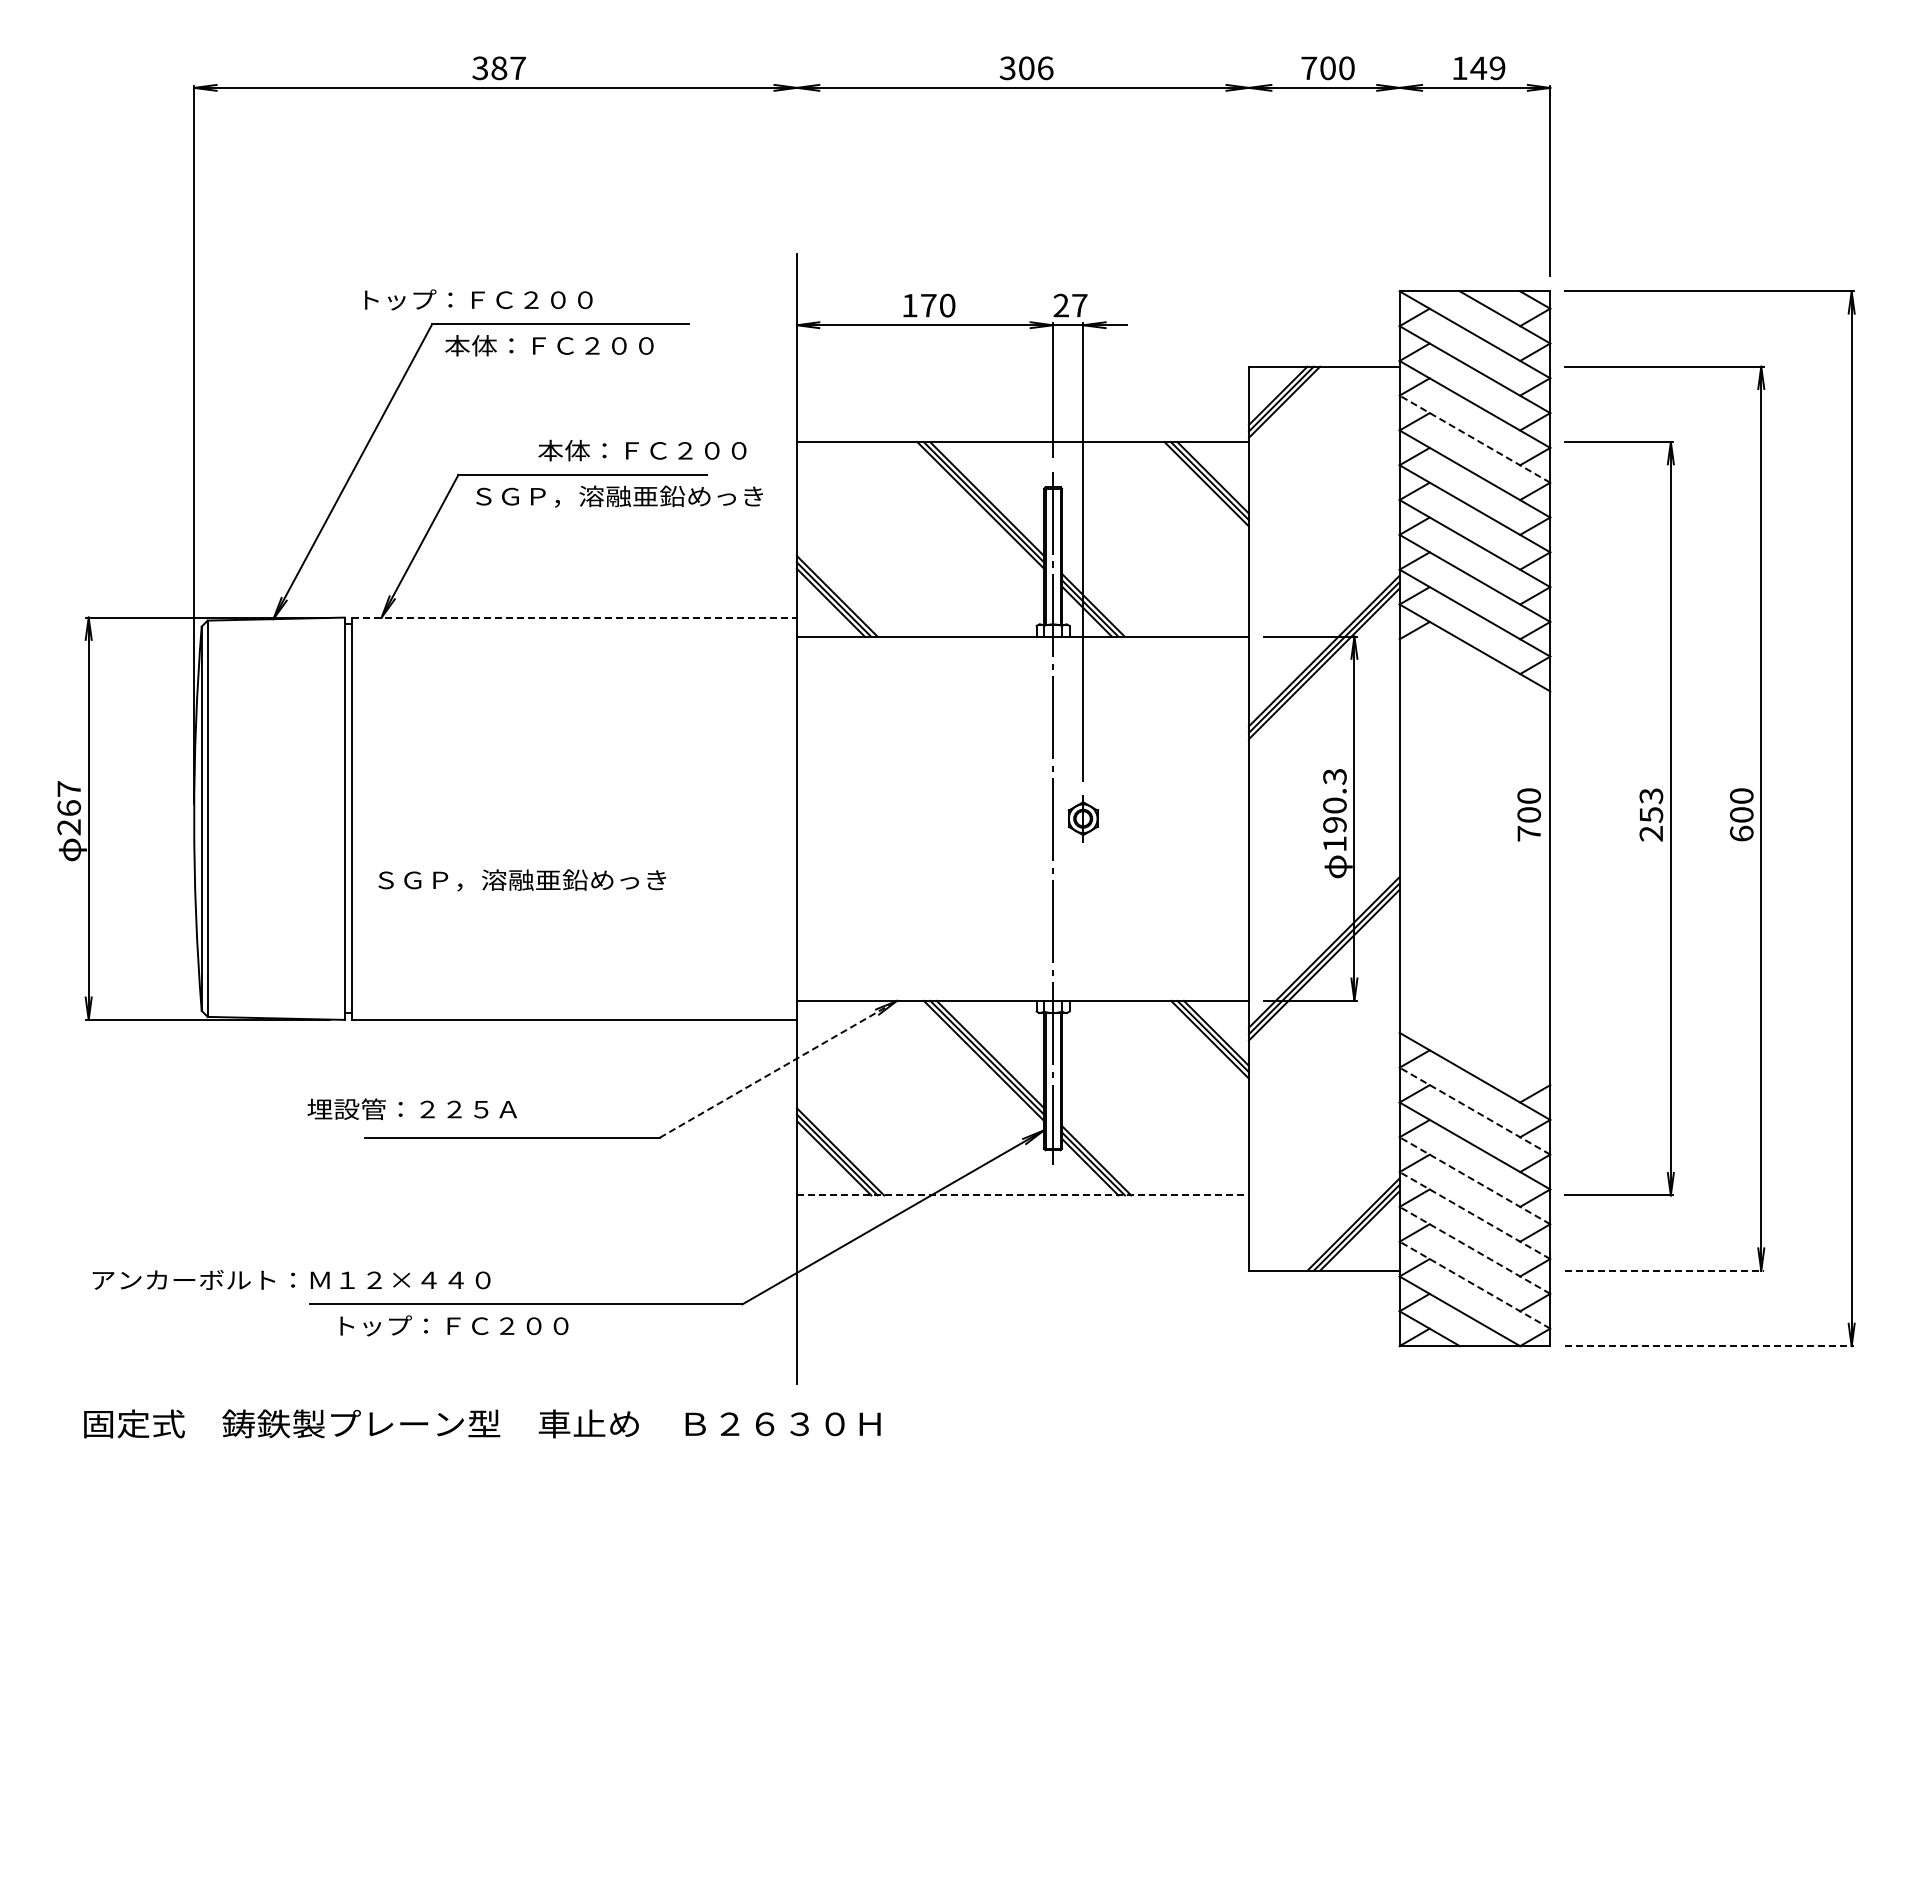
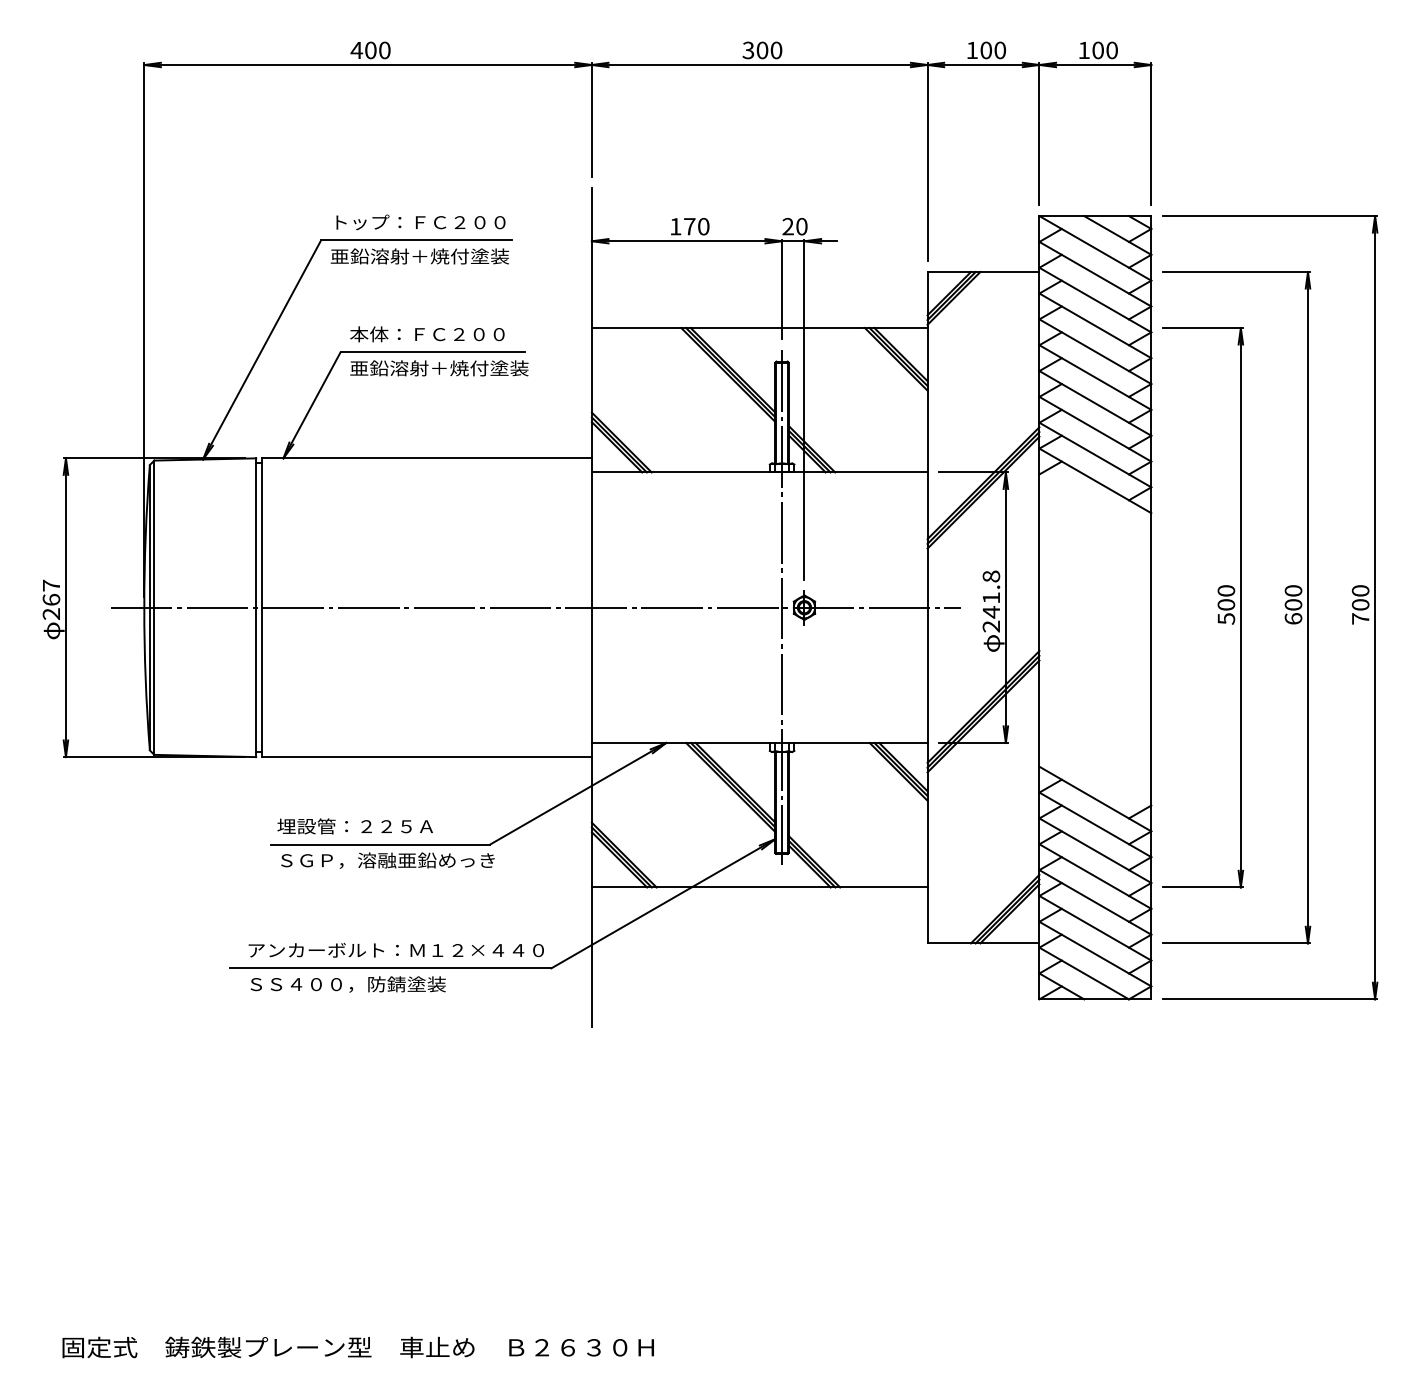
text: (1309, 67) -> (972, 49), 700 -> 100
text: (498, 68) -> (370, 50), 387 -> 400
text: (1045, 68) -> (776, 50), 306 -> 300
text: (1487, 68) -> (1104, 50), 149 -> 100
line: (796, 161) -> (591, 119), added
line: (1399, 180) -> (1039, 133), added
line: (1248, 218) -> (927, 161), added
text: (478, 299) -> (420, 222), moved
text: (1079, 305) -> (801, 226), 27 -> 20
text: (565, 345) -> (420, 256), 本体：ＦＣ２００ -> 亜鉛溶射＋焼付塗装
line: (1474, 438) -> (1095, 325), dashed -> solid
text: (642, 450) -> (427, 334), moved
text: (616, 496) -> (457, 368), ＳＧＰ，溶融亜鉛めっき -> 亜鉛溶射＋焼付塗装
line: (575, 617) -> (427, 458), dashed -> solid
text: (1334, 810) -> (991, 601), 190.3 -> 241.8
text: (1528, 814) -> (1360, 604), moved
text: (1651, 814) -> (1226, 604), 253 -> 500
line: (721, 818) -> (535, 607), added
text: (521, 880) -> (387, 860), moved
line: (778, 1069) -> (578, 793), dashed -> solid
text: (411, 1109) -> (354, 826), moved
line: (1474, 1111) -> (1095, 825), dashed -> solid
line: (1474, 1180) -> (1095, 876), dashed -> solid
line: (1023, 1195) -> (760, 887), dashed -> solid
line: (1474, 1215) -> (1095, 902), dashed -> solid
line: (1474, 1250) -> (1095, 928), dashed -> solid
line: (1664, 1270) -> (1236, 943), dashed -> solid
text: (291, 1279) -> (396, 949), moved
line: (1474, 1285) -> (1095, 954), dashed -> solid
text: (468, 1326) -> (347, 984), トップ：ＦＣ２００ -> ＳＳ４００，防錆塗装
line: (1710, 1346) -> (1270, 999), dashed -> solid
text: (482, 1423) -> (358, 1347), moved

